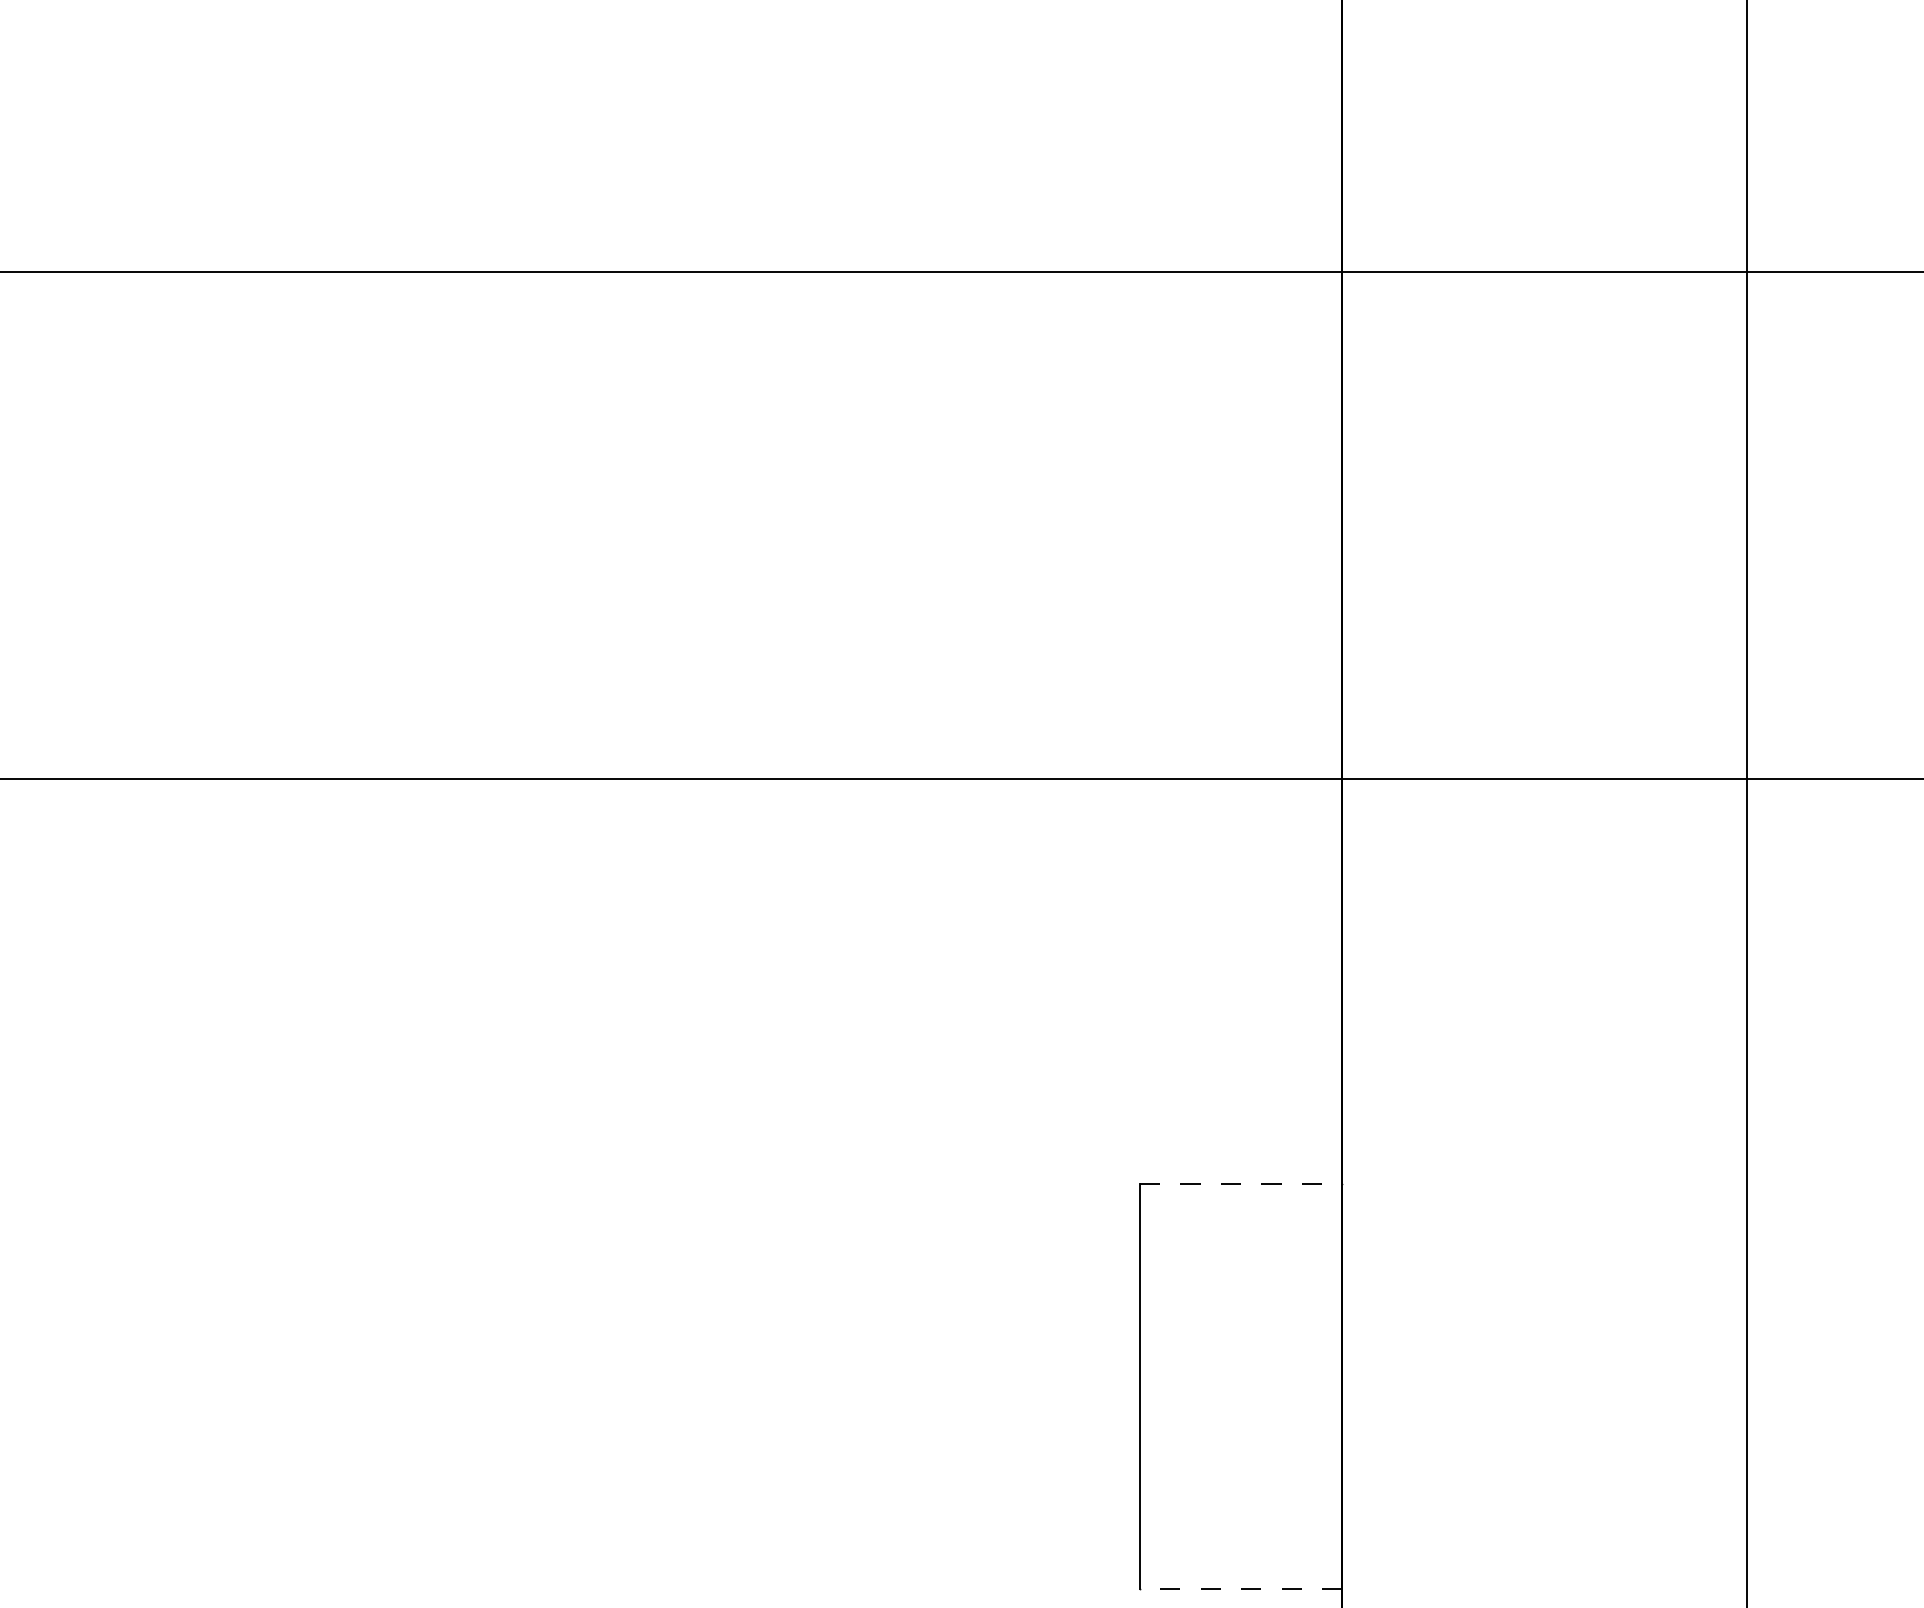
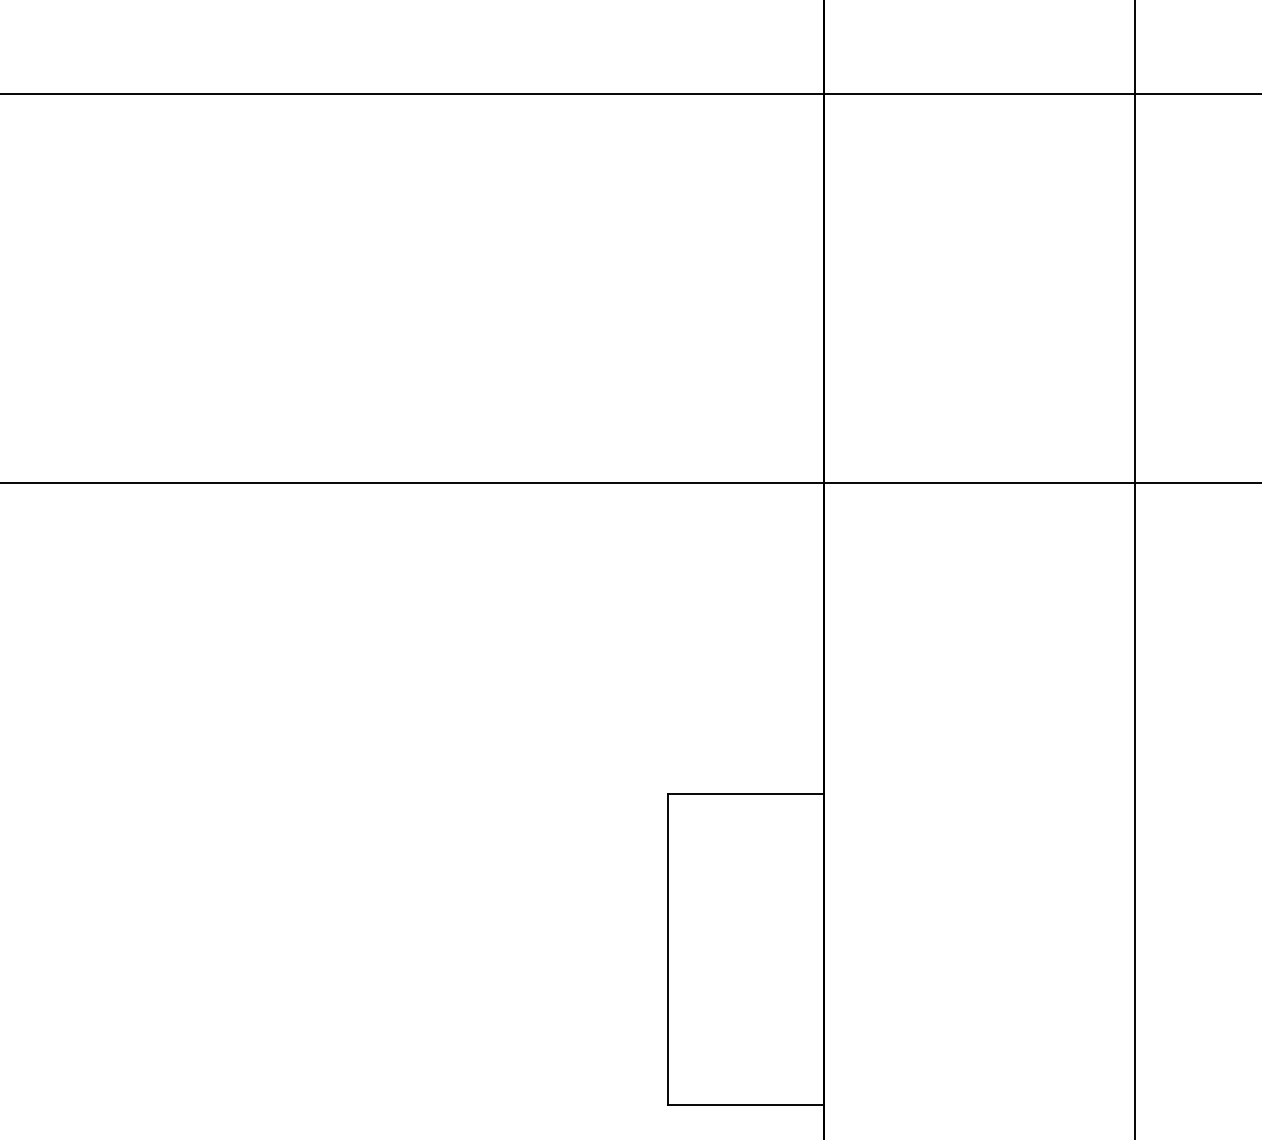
line: (1241, 1183) -> (746, 793), dashed -> solid
line: (1240, 1588) -> (745, 1104), dashed -> solid

